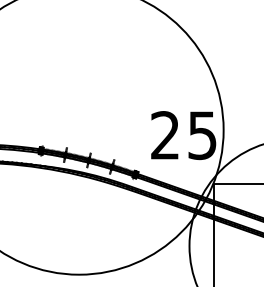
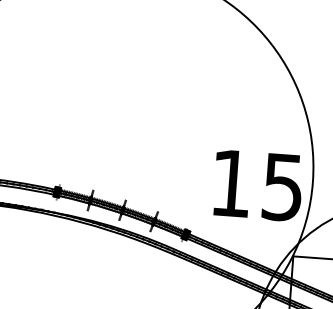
text: (164, 135) -> (230, 183), 25 -> 15

